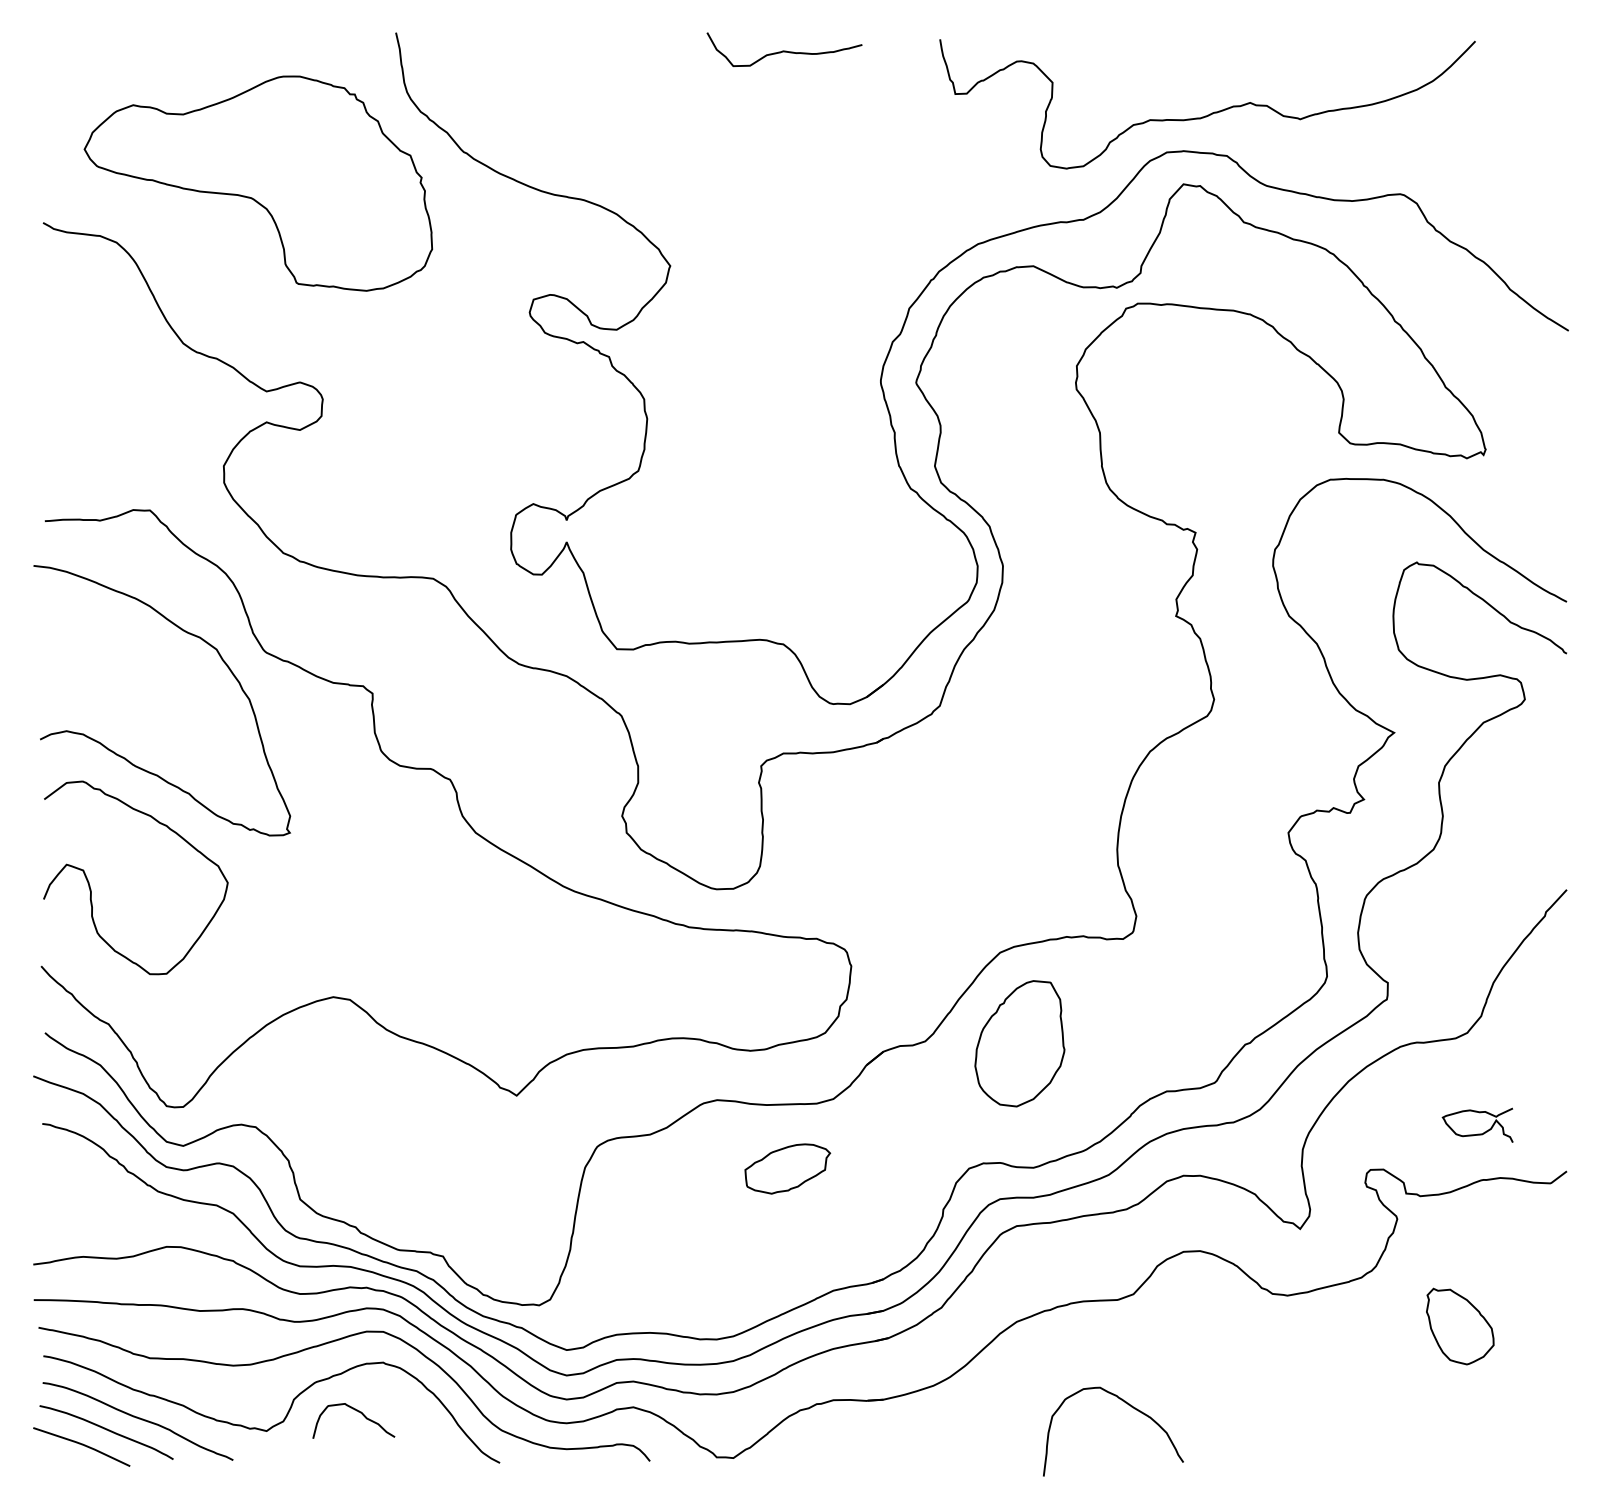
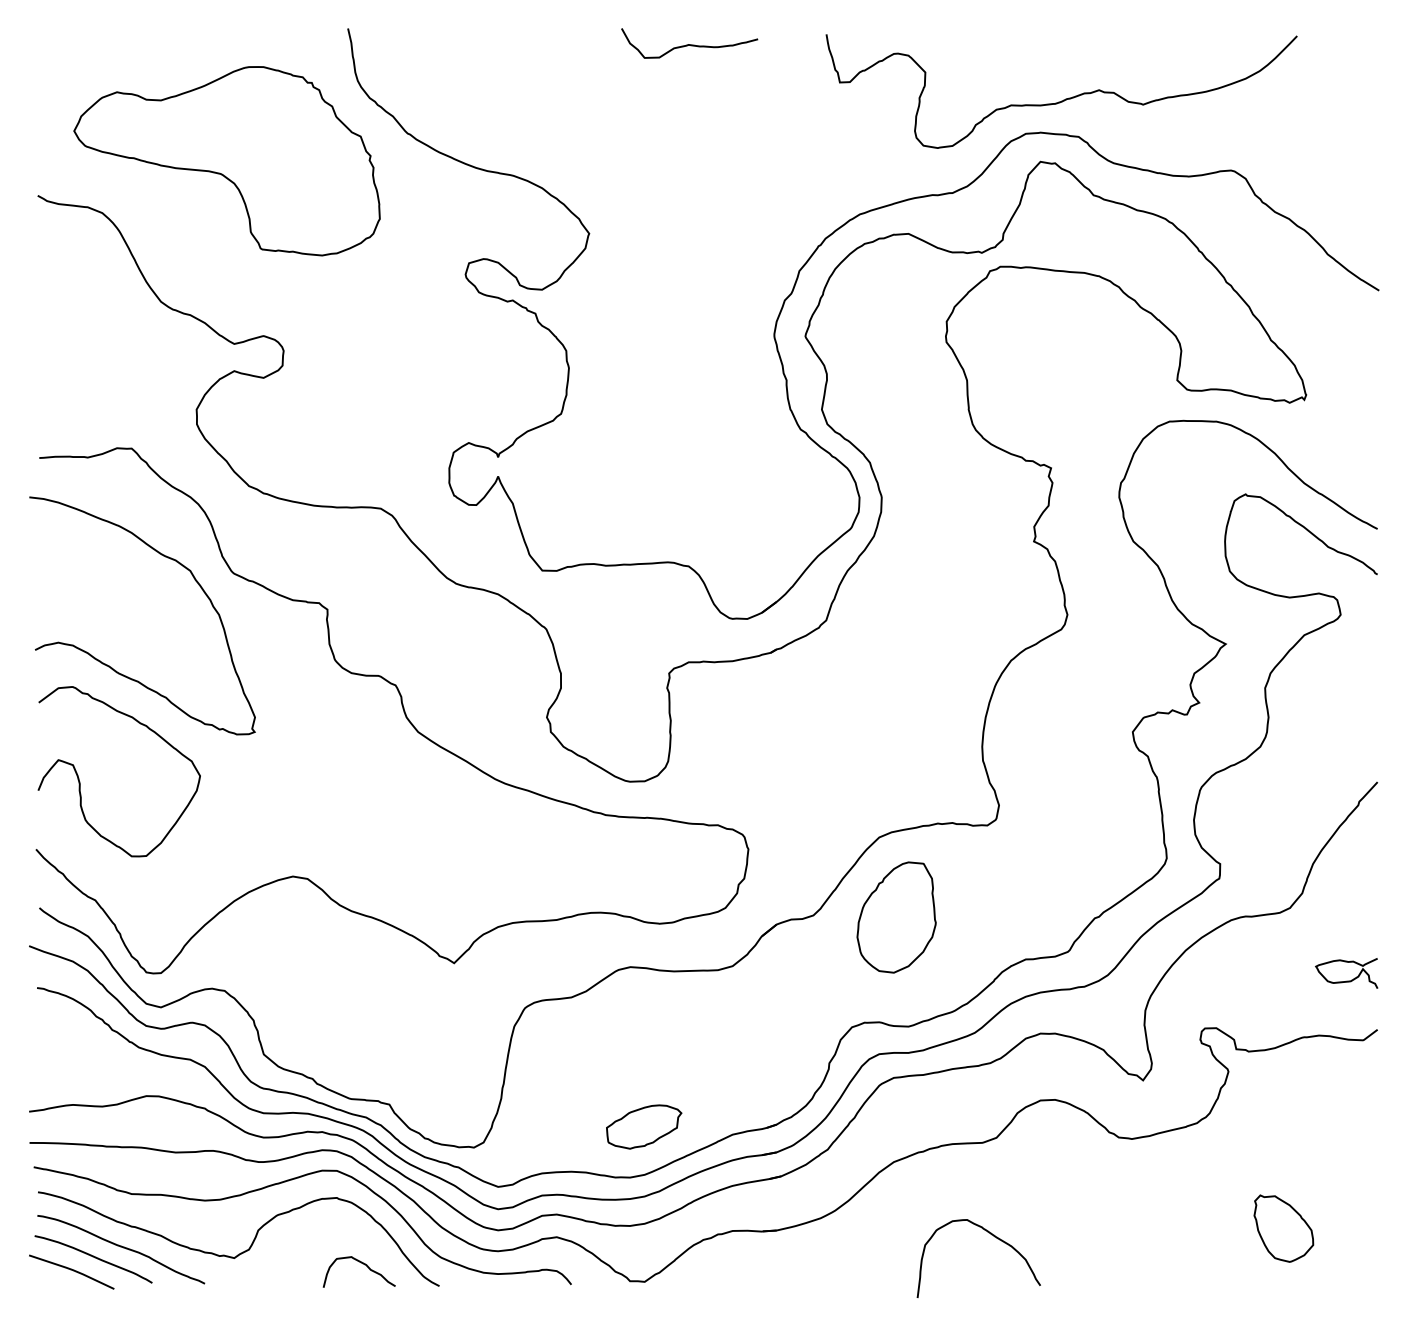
curve: (1477, 1133) -> (1346, 980), moved
part: (787, 1168) -> (643, 1126), moved
part: (1460, 1326) -> (1284, 1228), moved
curve: (358, 1412) -> (363, 1264), moved

